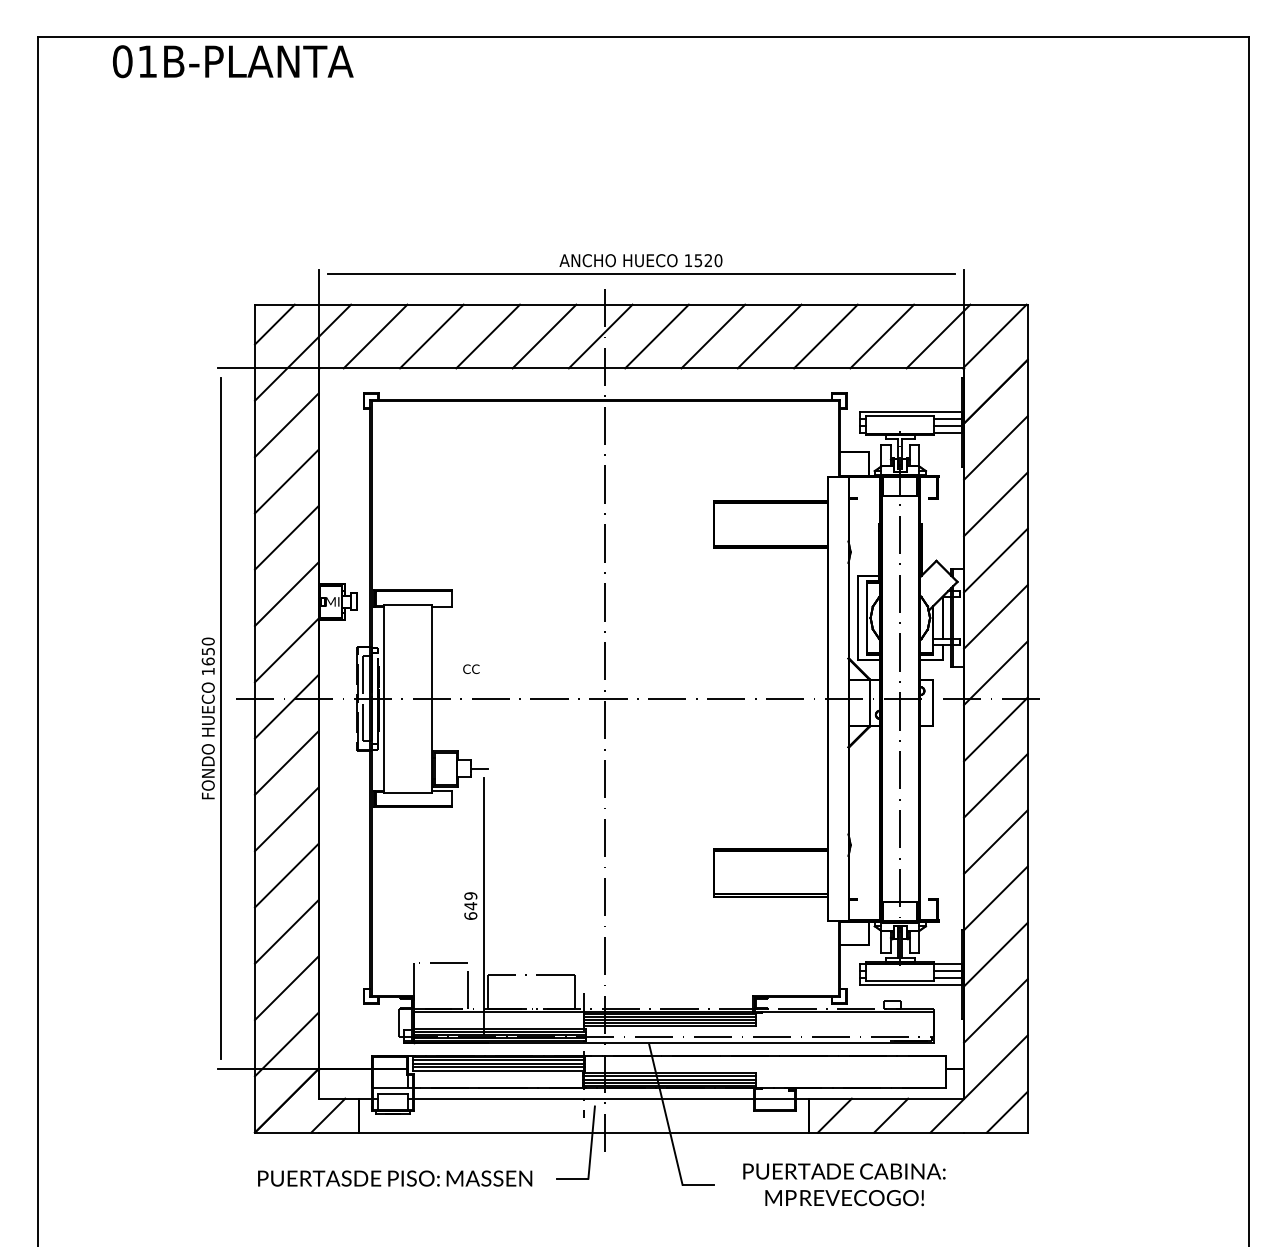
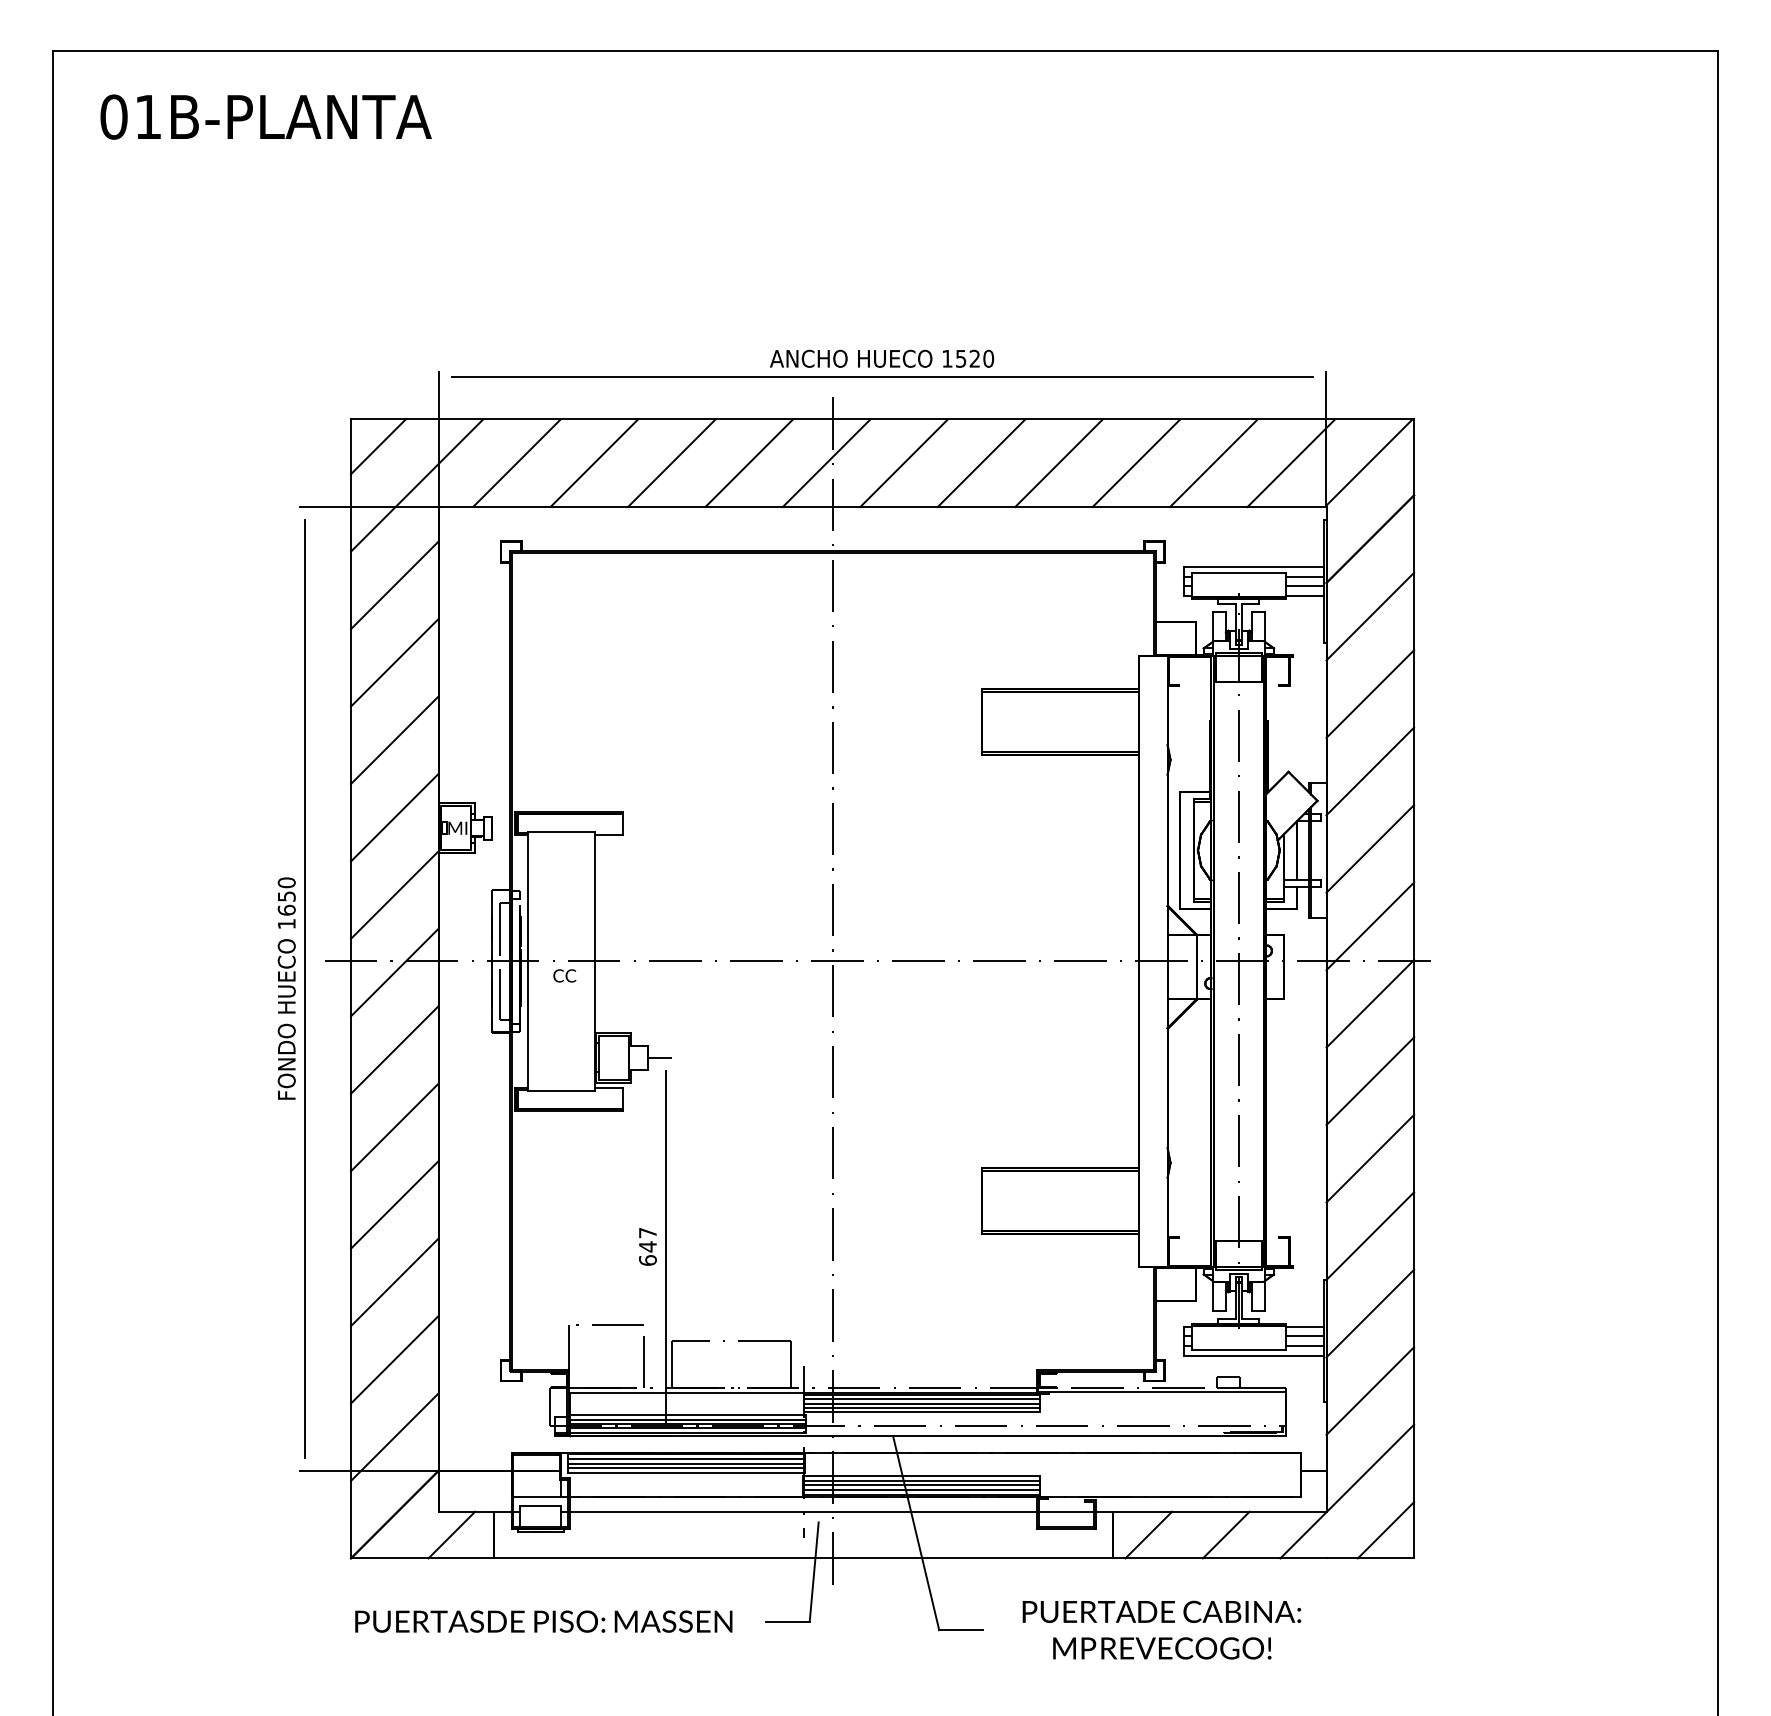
text: (232, 61) -> (265, 116), moved
text: (471, 668) -> (564, 975), moved
text: (470, 895) -> (647, 1232), 649 -> 647

